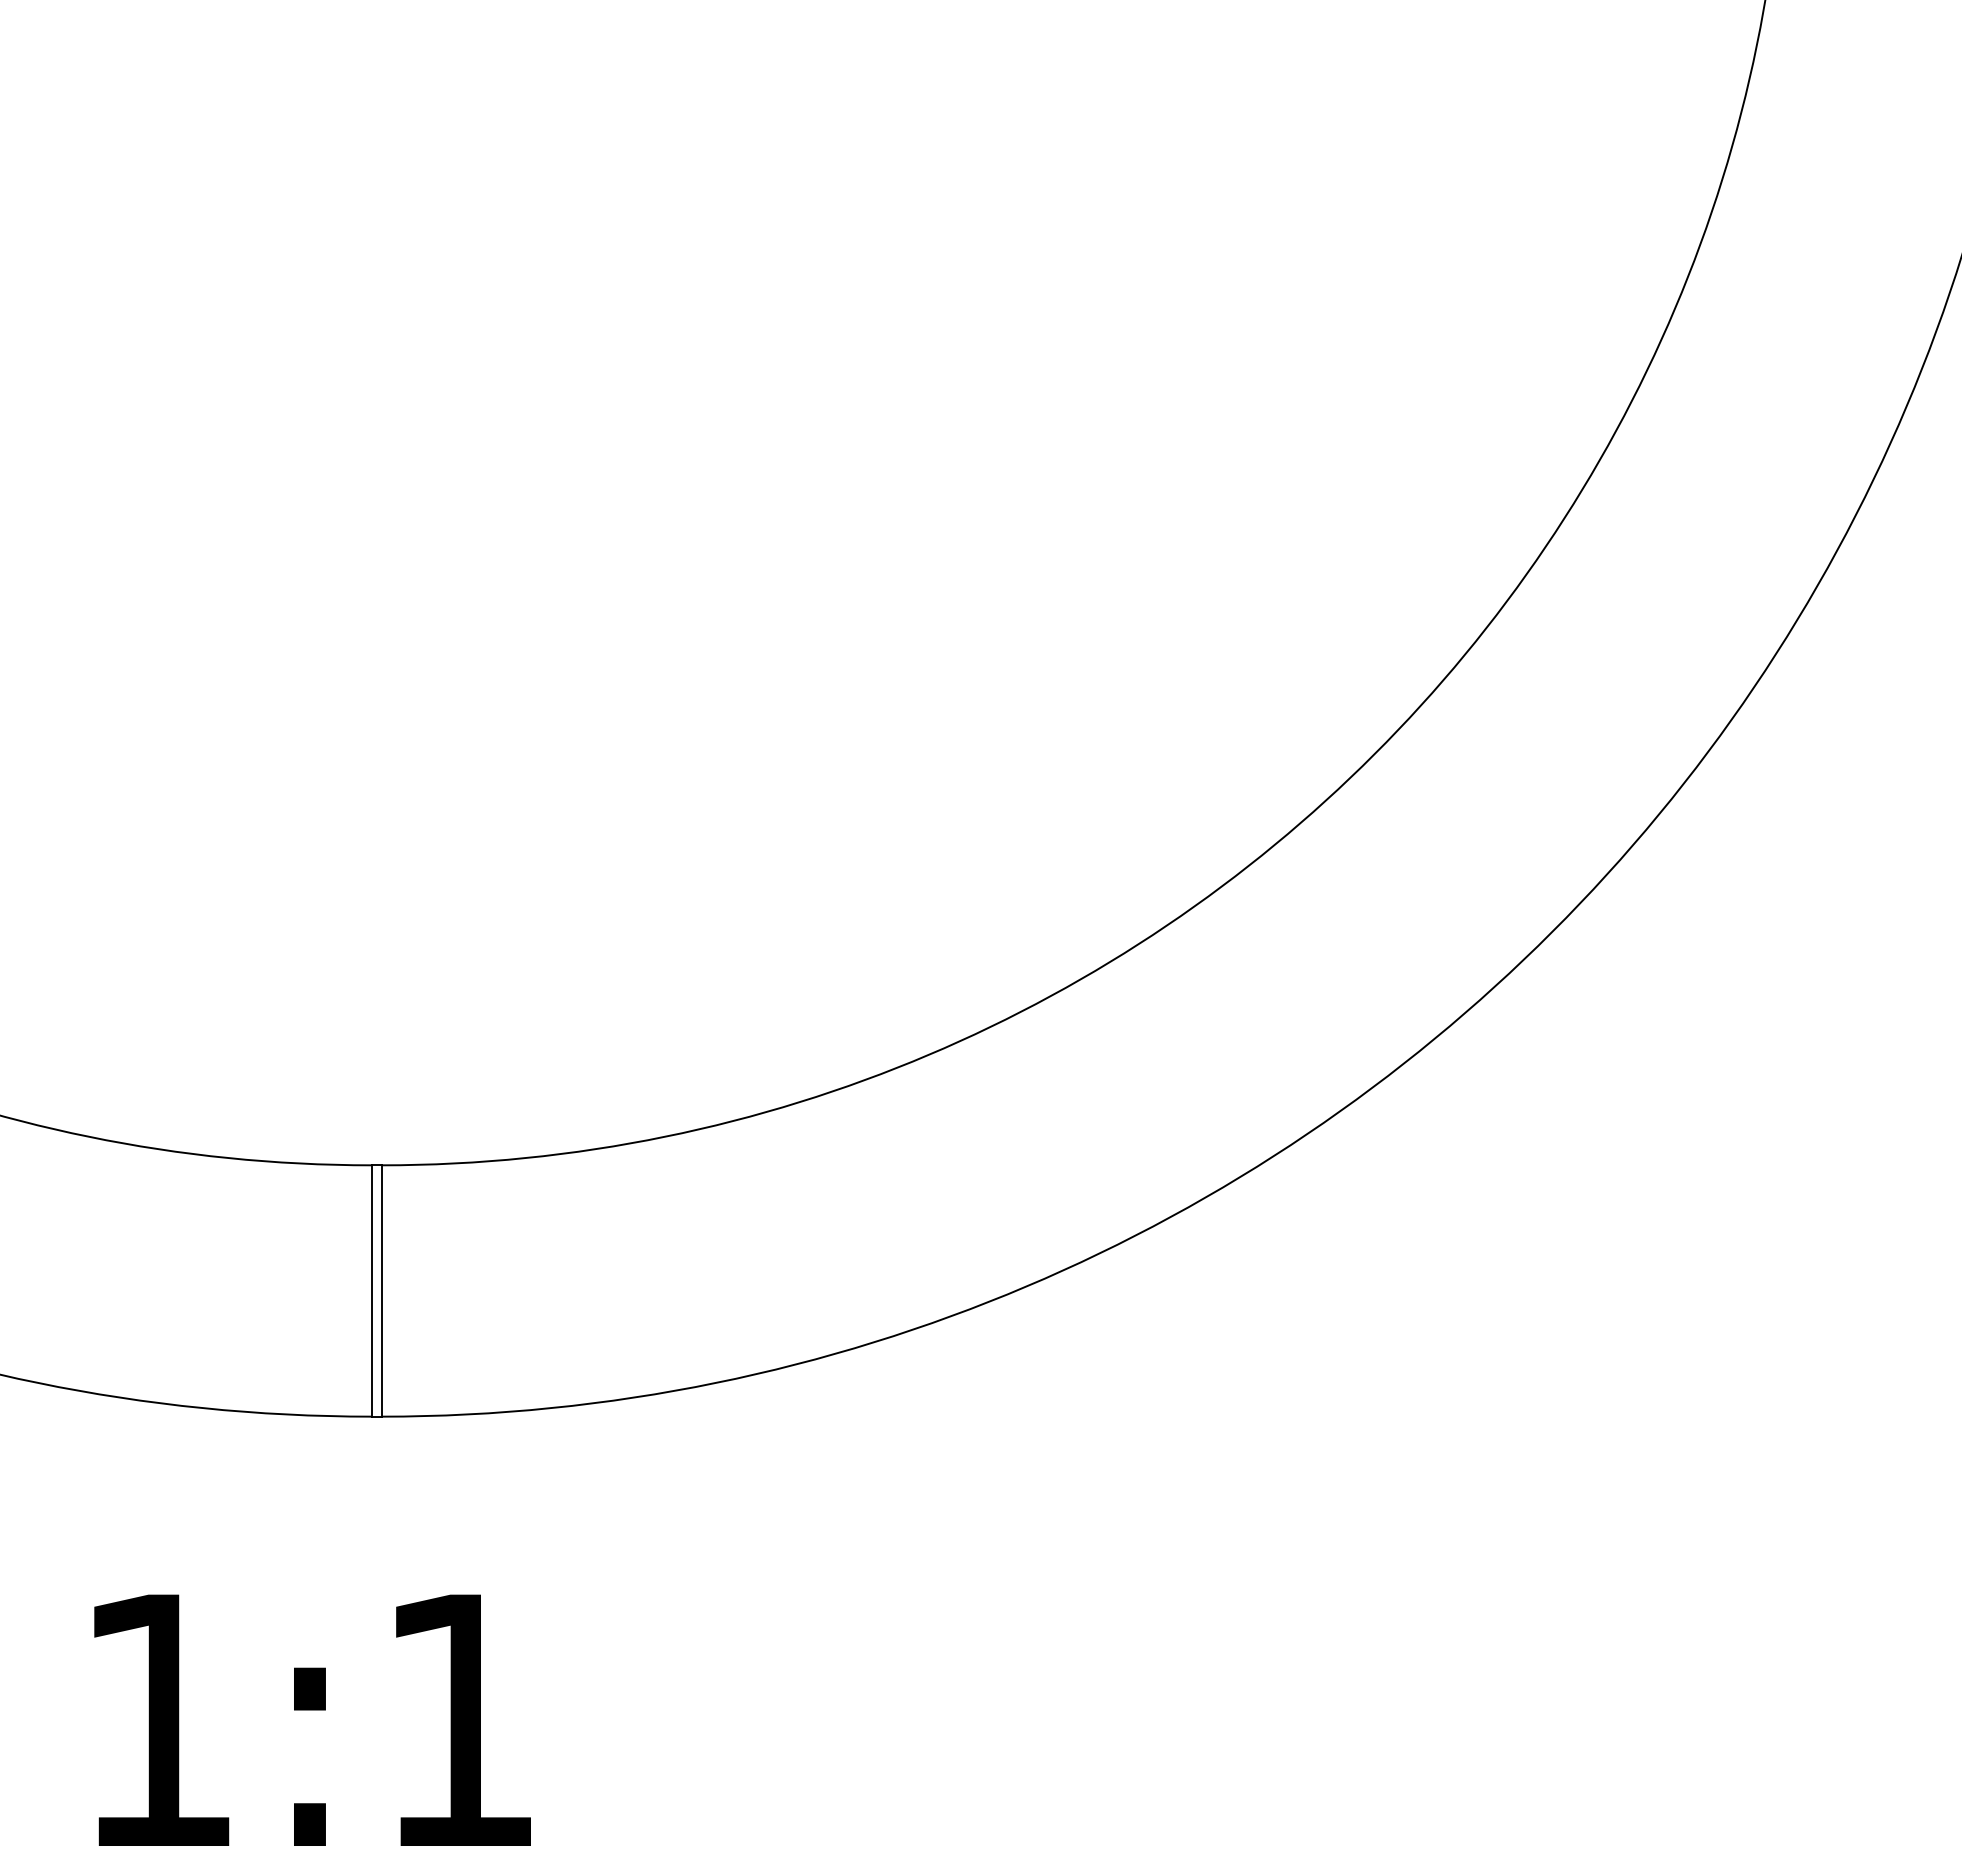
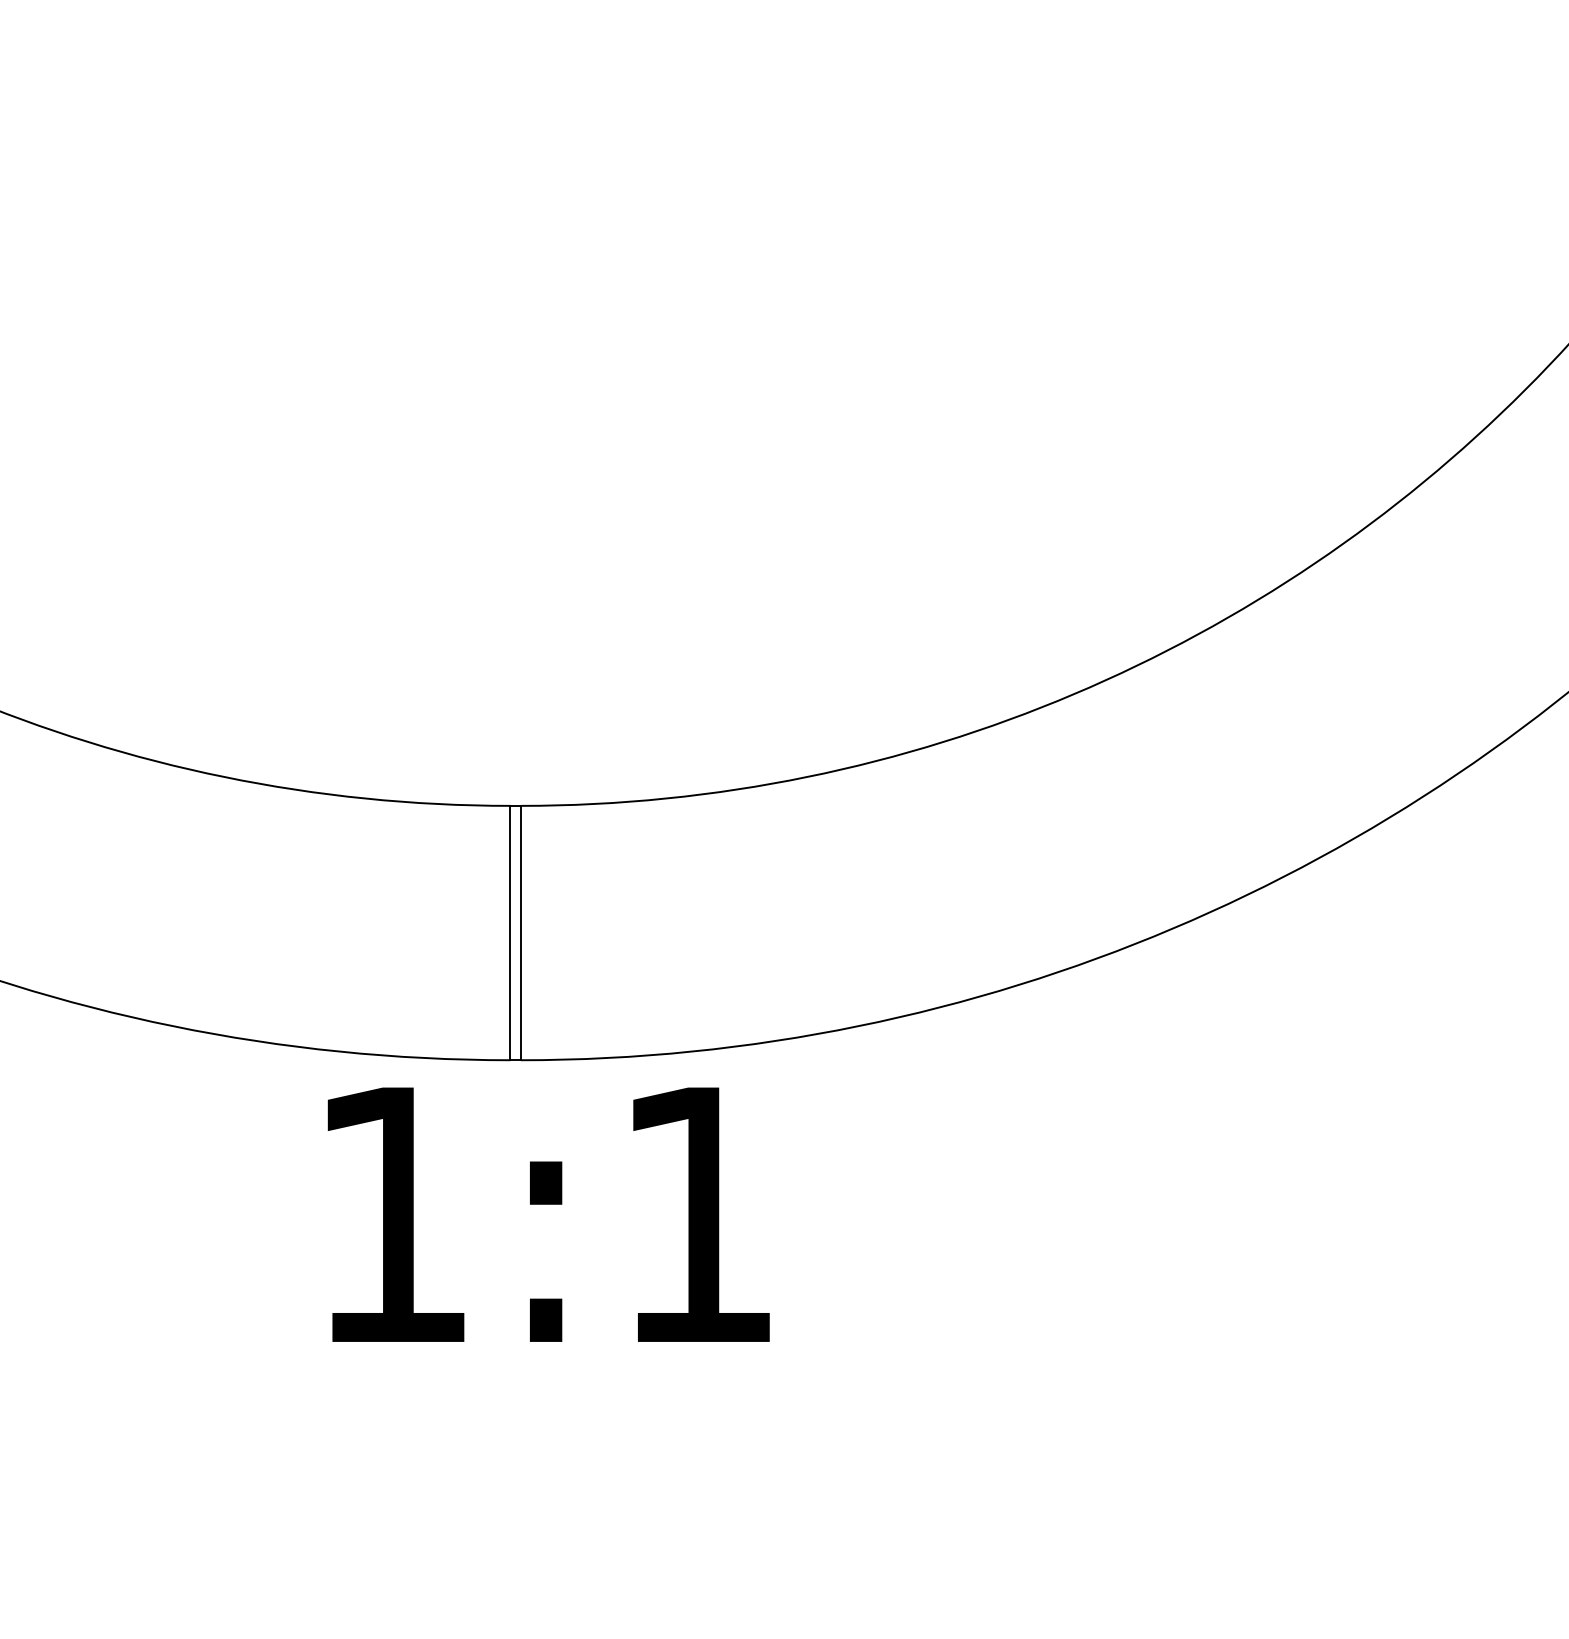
text: (312, 1719) -> (548, 1213), moved

